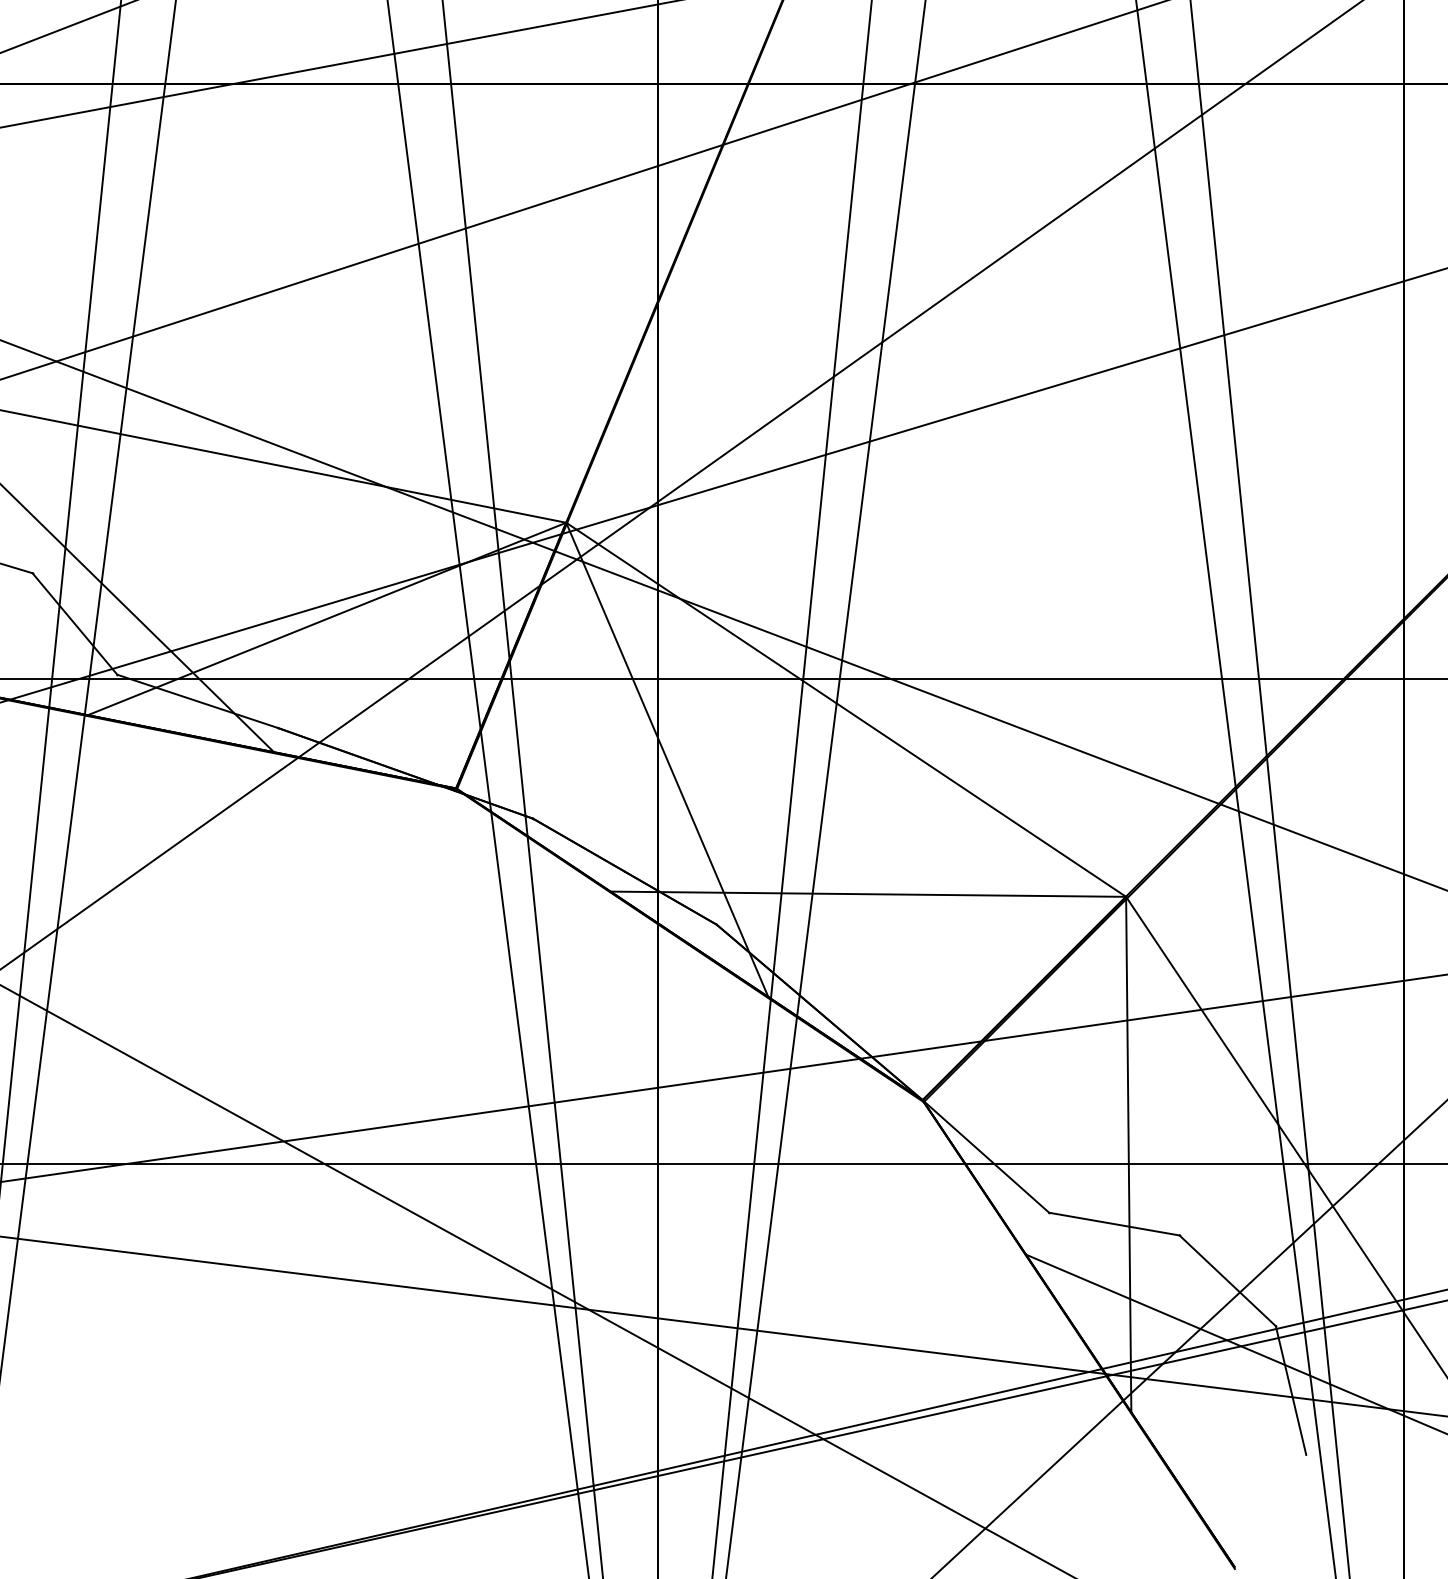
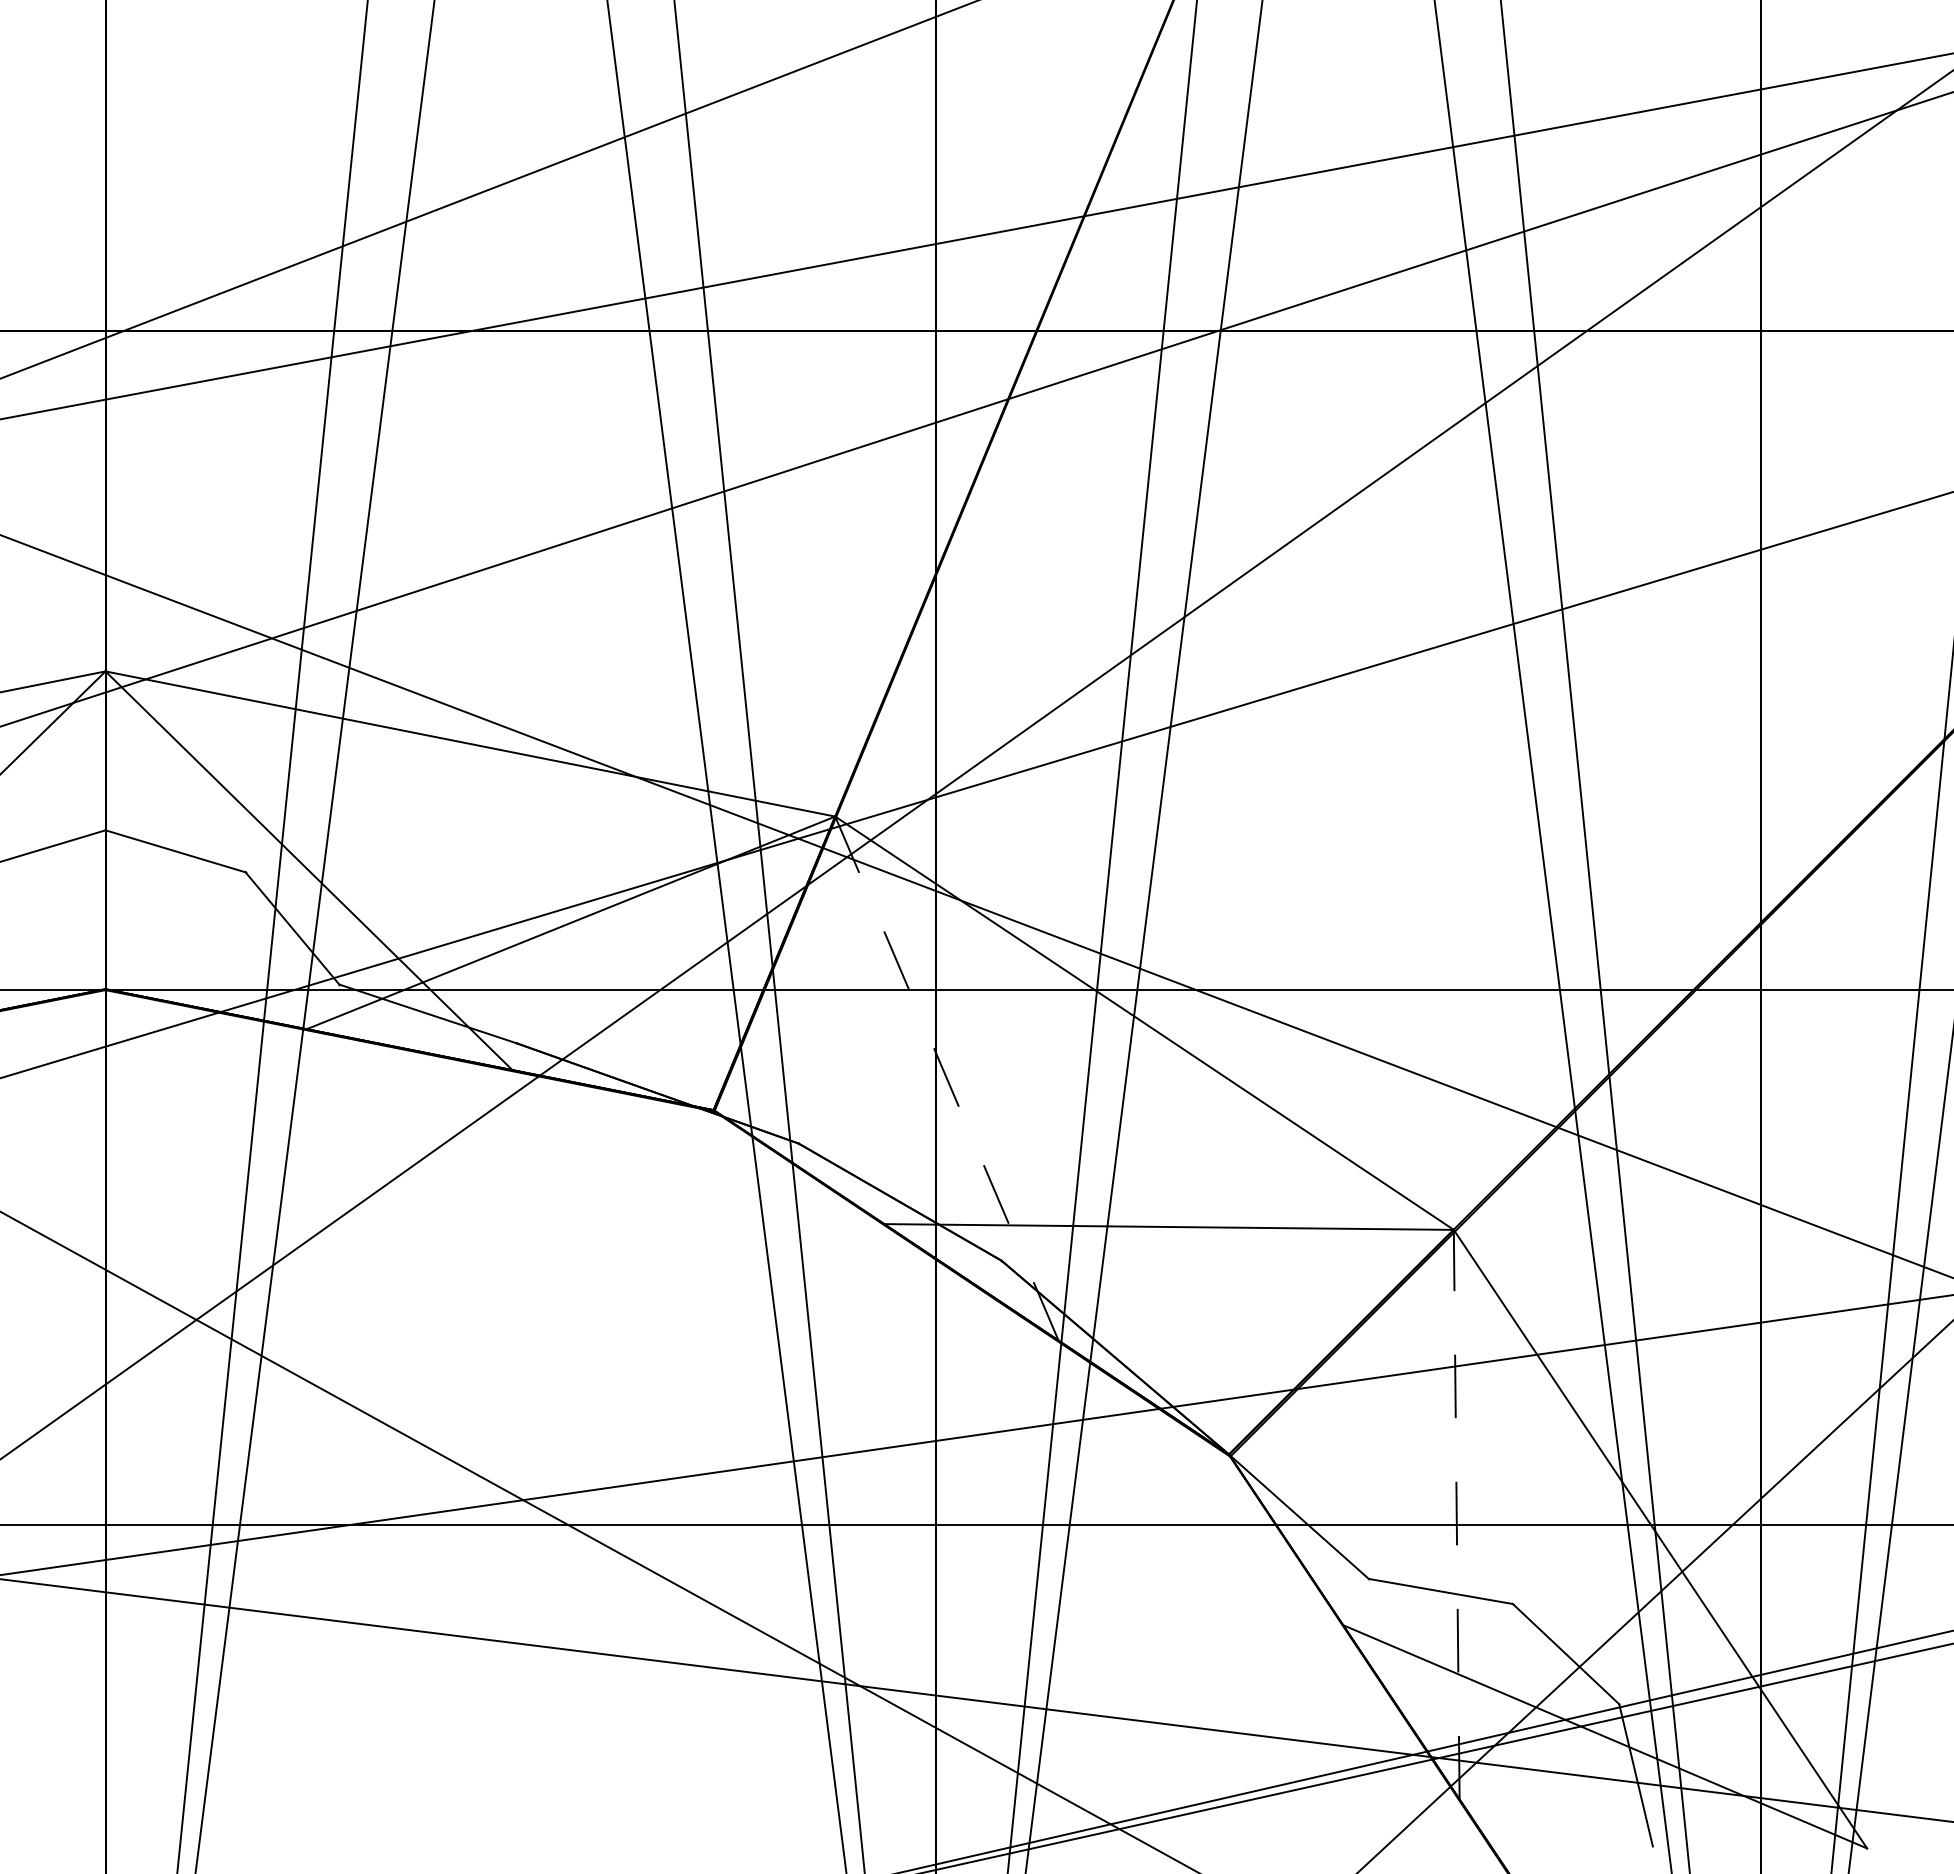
line: (666, 759) -> (946, 1078), solid -> dashed
line: (1128, 1154) -> (1456, 1514), solid -> dashed

